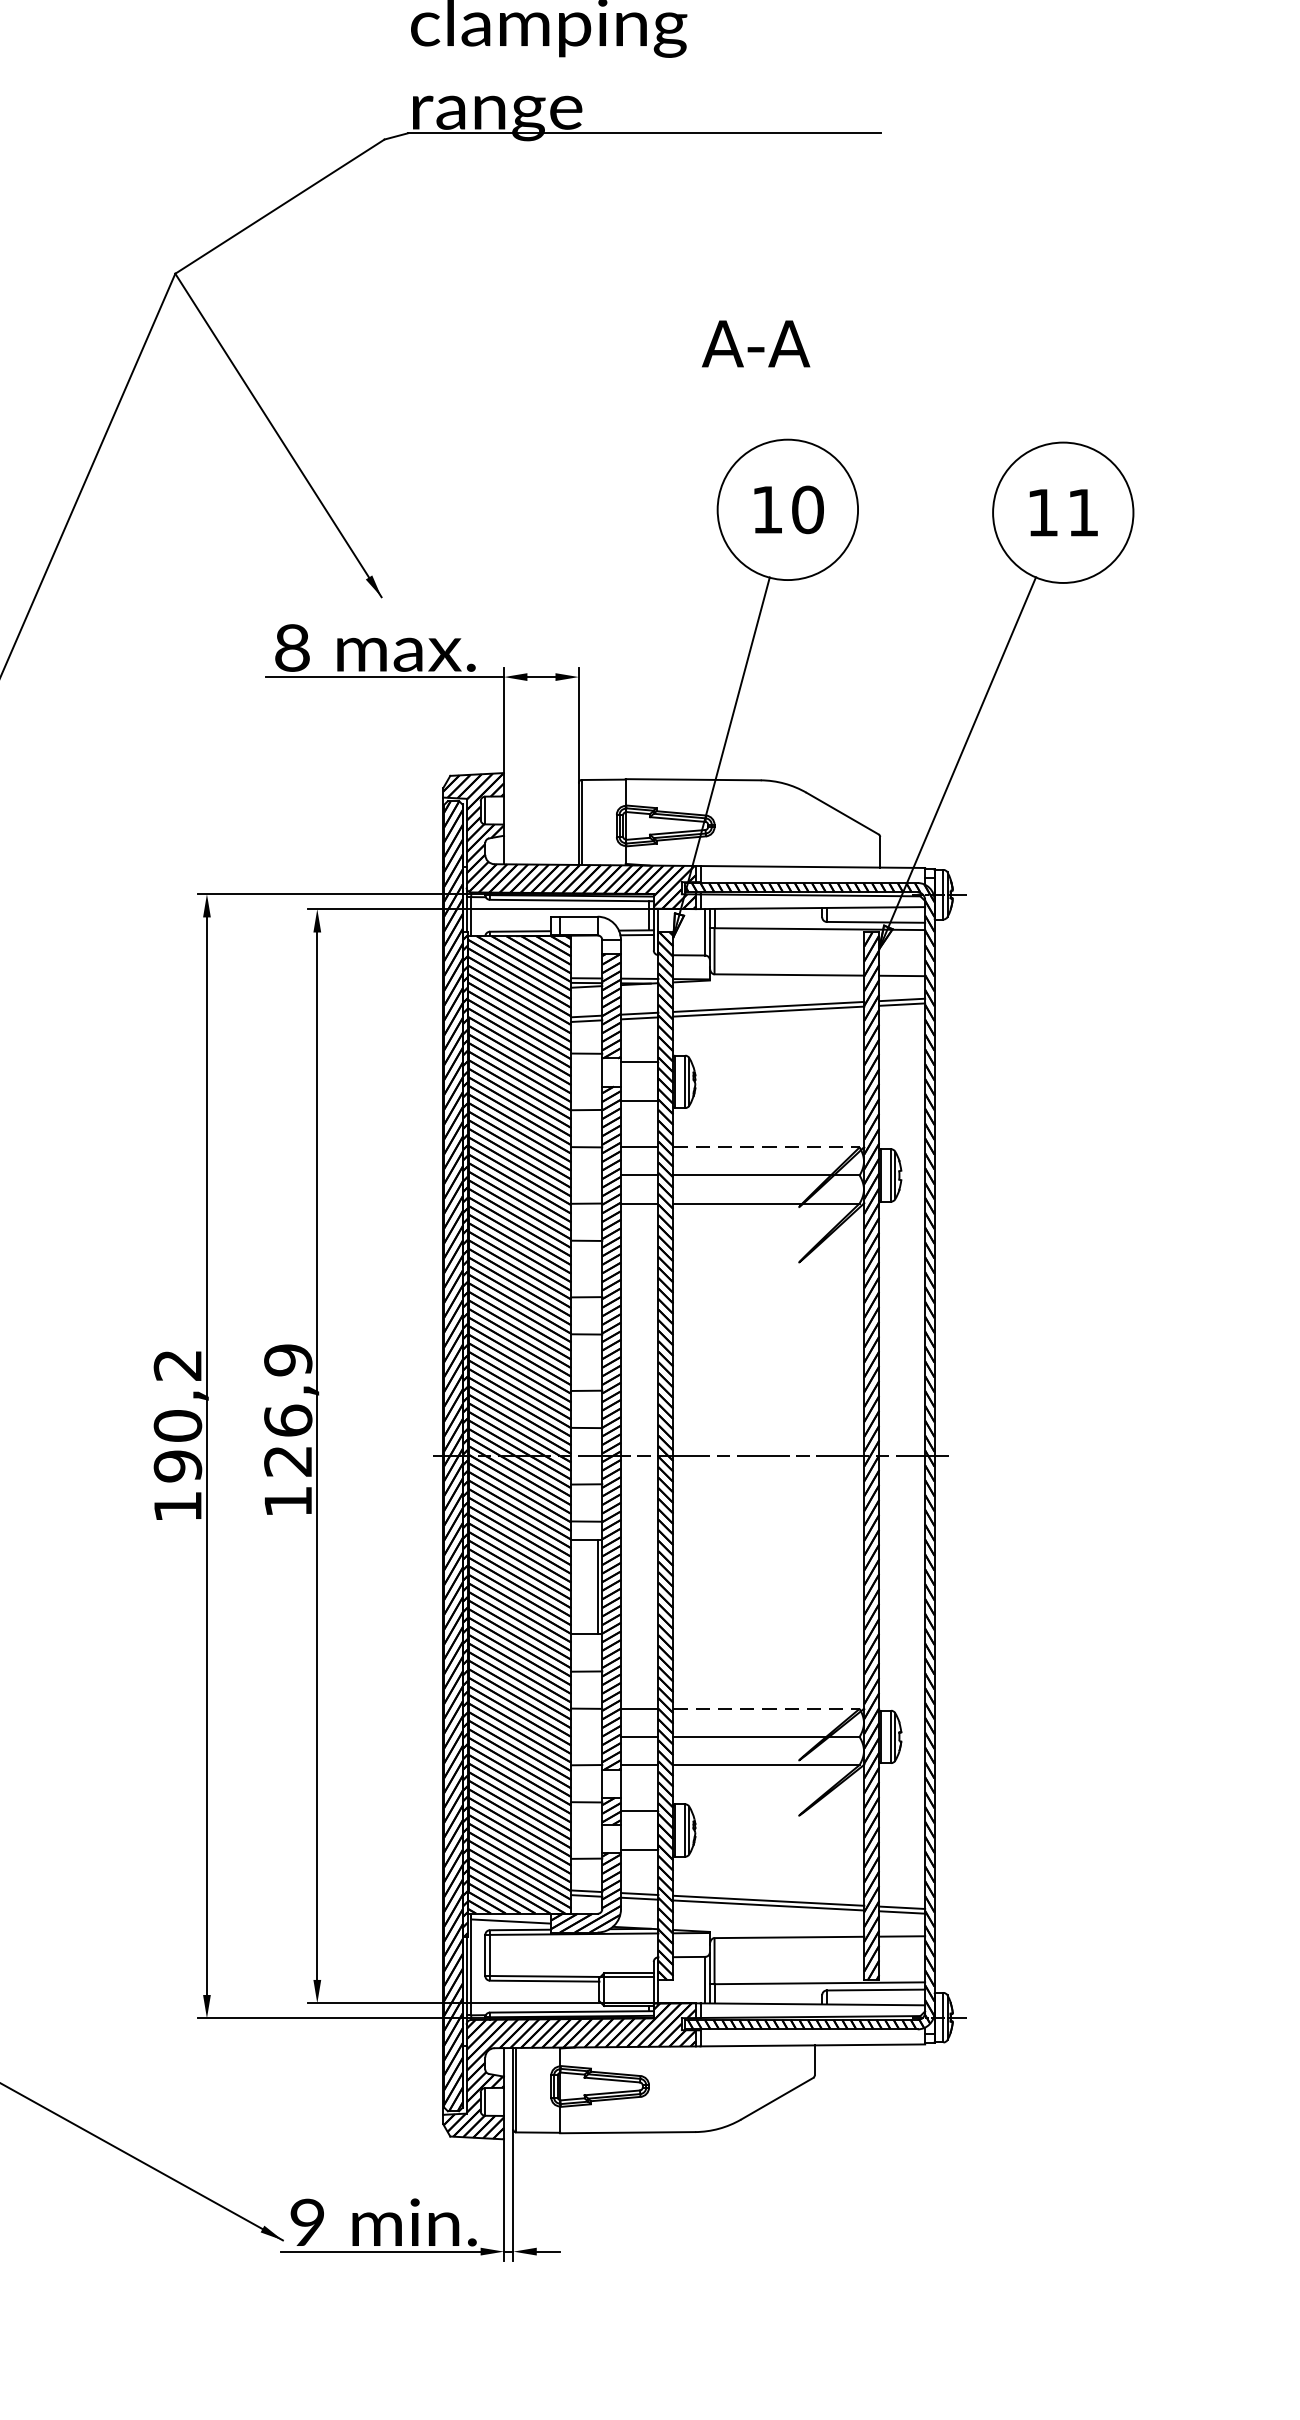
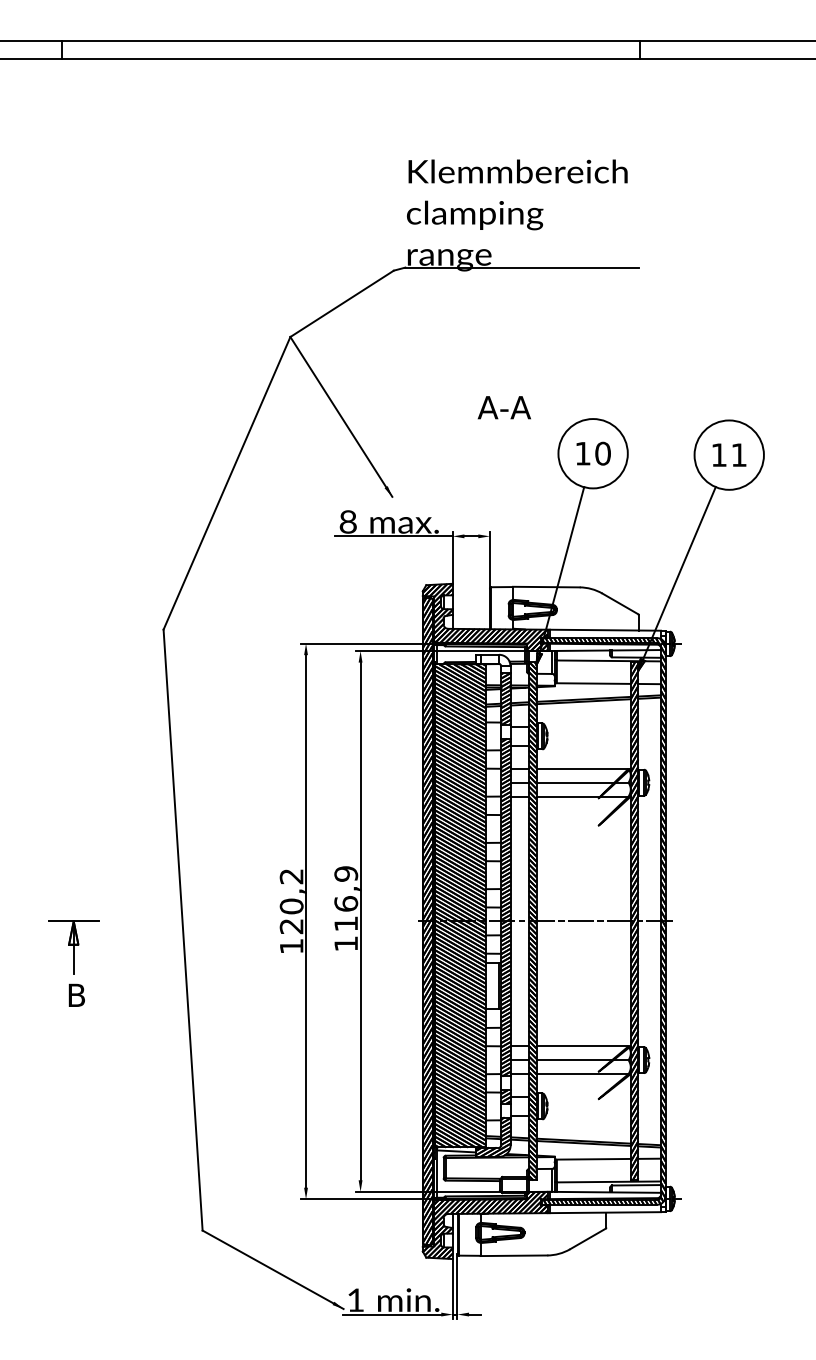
text: (754, 343) -> (503, 407), moved
line: (768, 1146) -> (583, 768), dashed -> solid
text: (286, 1460) -> (345, 923), 126,9 -> 116,9
text: (177, 1466) -> (291, 926), 190,2 -> 120,2
line: (768, 1709) -> (583, 1046), dashed -> solid
text: (307, 2221) -> (355, 1299), 9 -> 1

